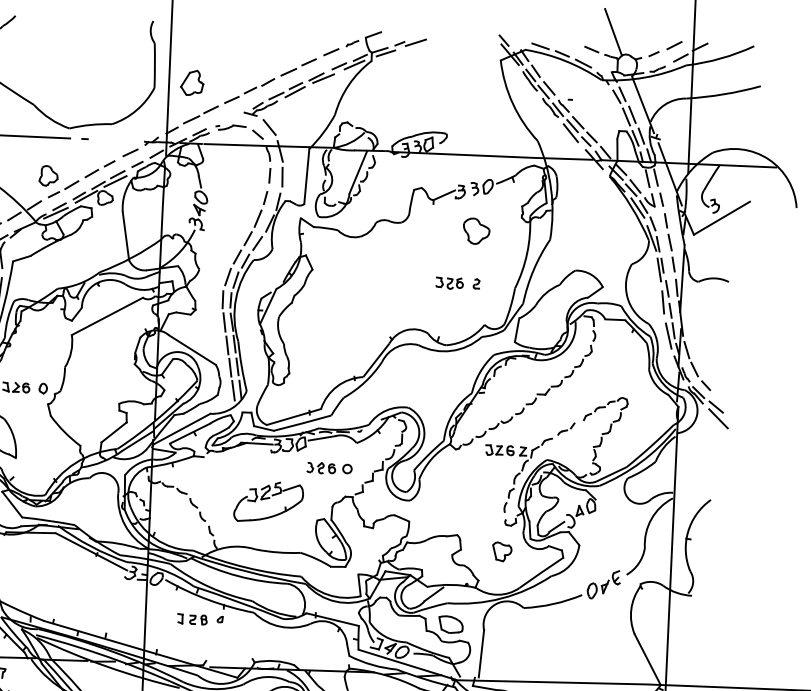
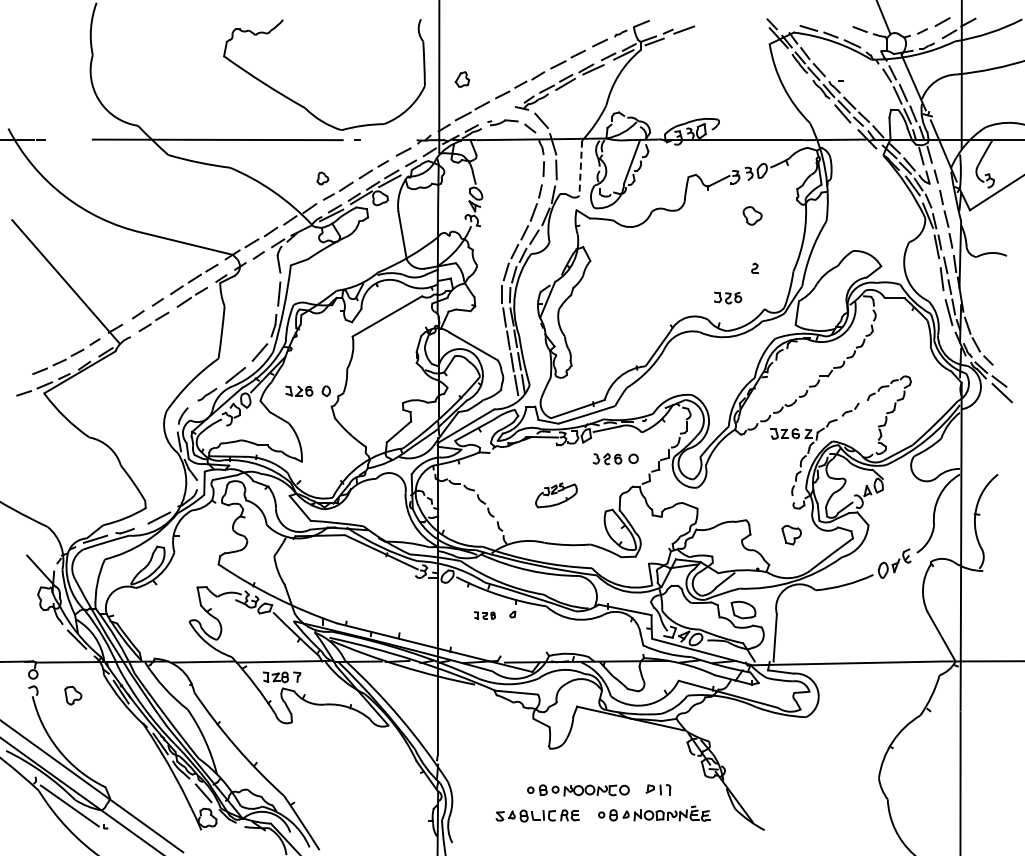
part: (192, 82) -> (462, 79), size x0.6
part: (48, 175) -> (322, 178), size x0.6
line: (306, 176) -> (580, 168), solid -> dashed
part: (476, 230) -> (752, 215), size x0.7
part: (450, 282) -> (728, 297), moved
part: (268, 502) -> (556, 495), size x0.6
part: (191, 619) -> (484, 615), size x0.7

